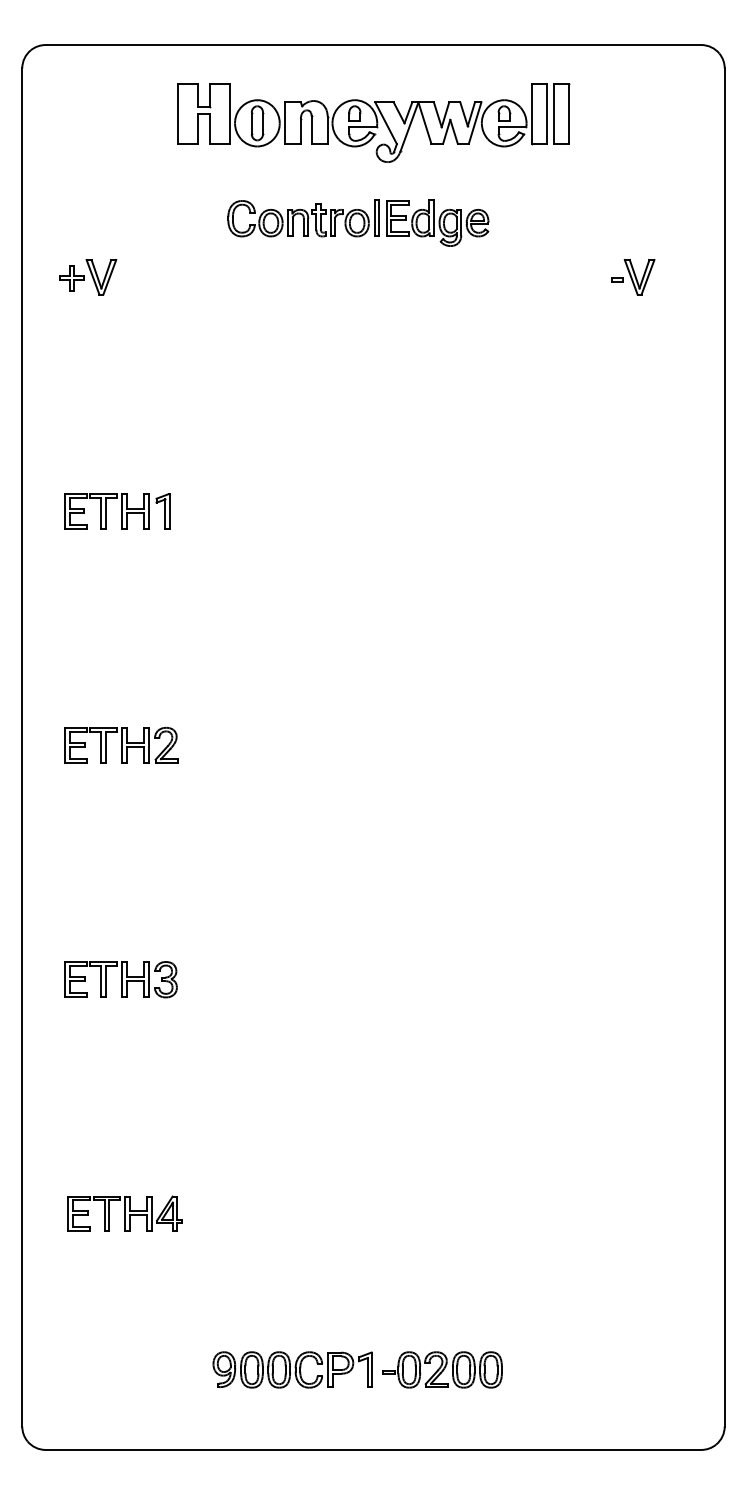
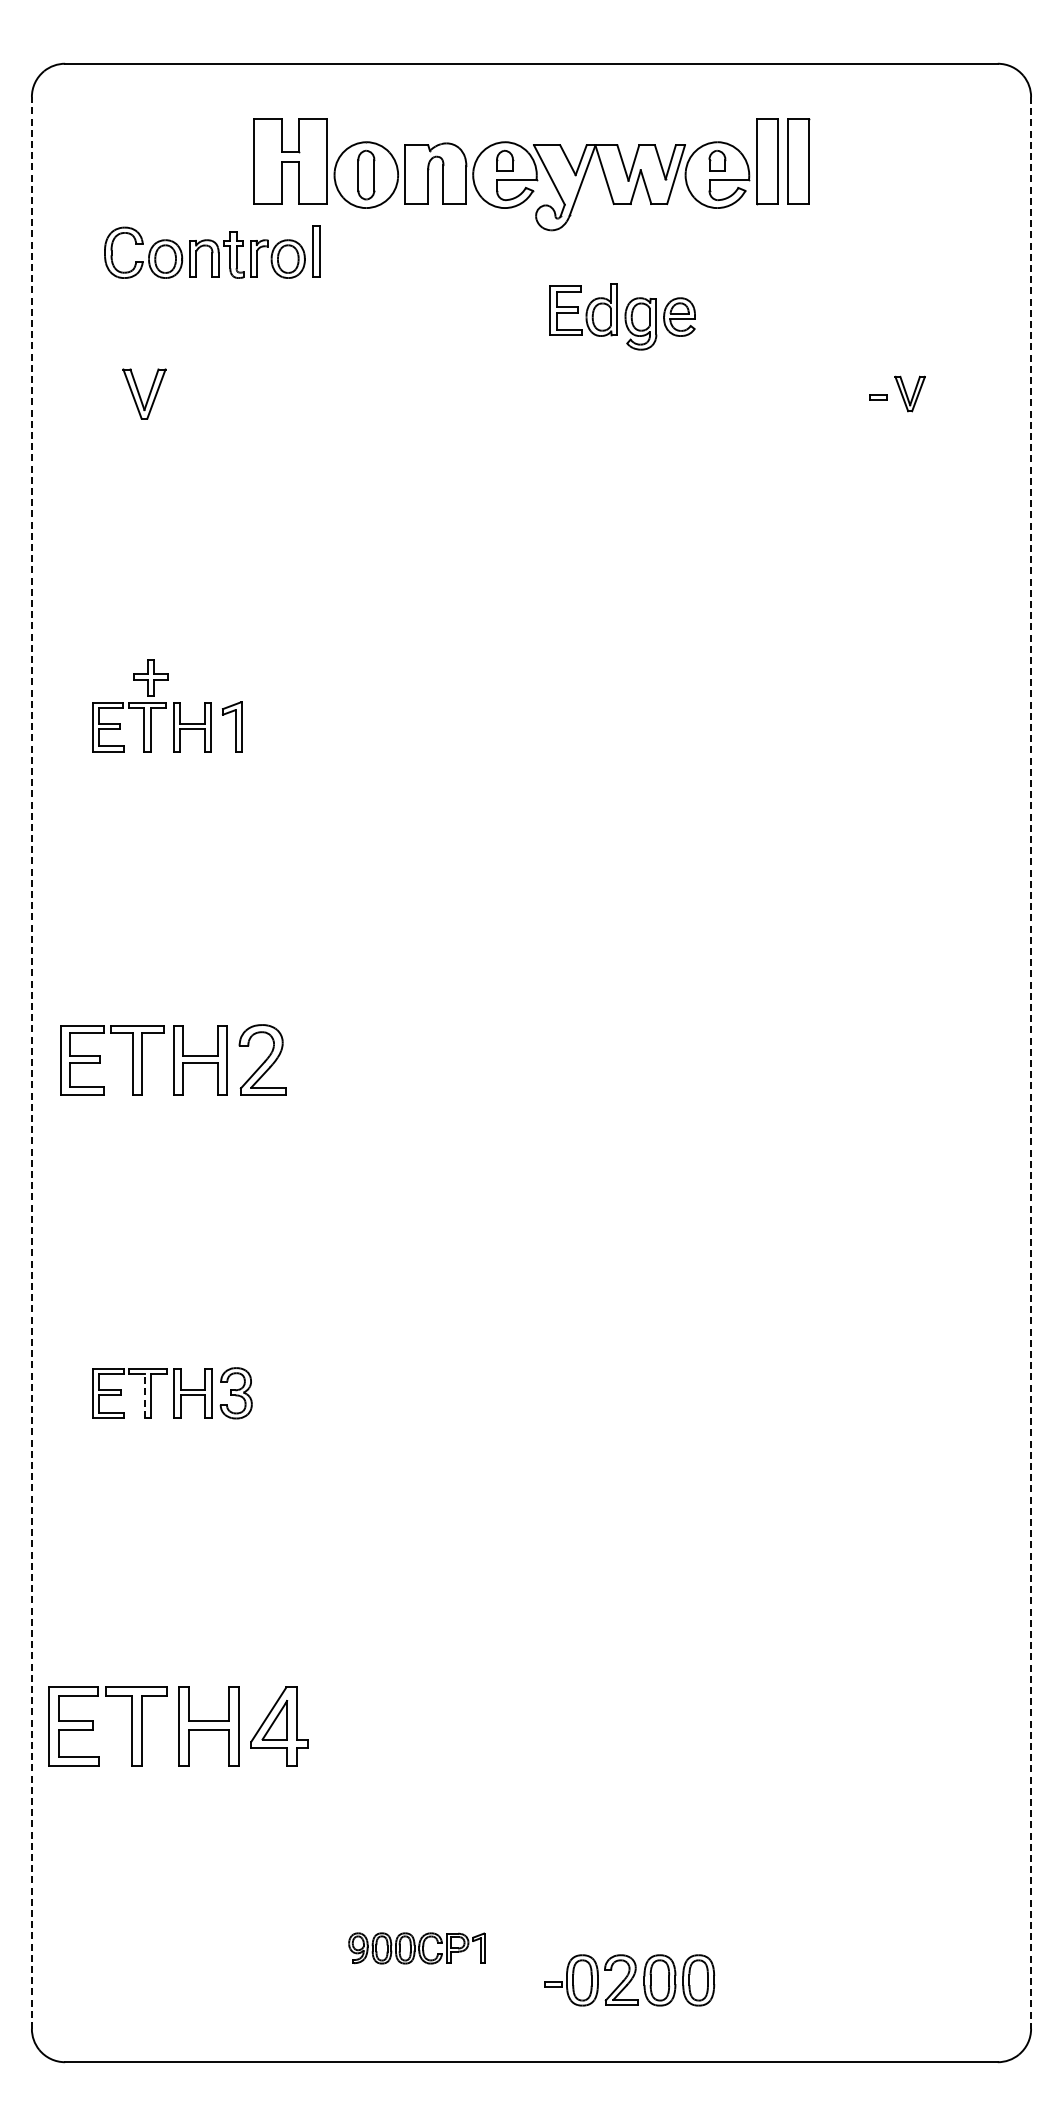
part: (303, 217) -> (212, 251), moved
part: (639, 276) -> (910, 393), size x0.7
part: (71, 278) -> (150, 677), moved
part: (121, 745) -> (173, 1059), size x1.4
line: (22, 747) -> (31, 1062), solid -> dashed
line: (725, 747) -> (1031, 1062), solid -> dashed
line: (101, 981) -> (144, 1395), solid -> dashed
part: (124, 1213) -> (177, 1725), size x1.6
part: (292, 1370) -> (416, 1948), size x0.6
part: (442, 1370) -> (629, 1980), moved

